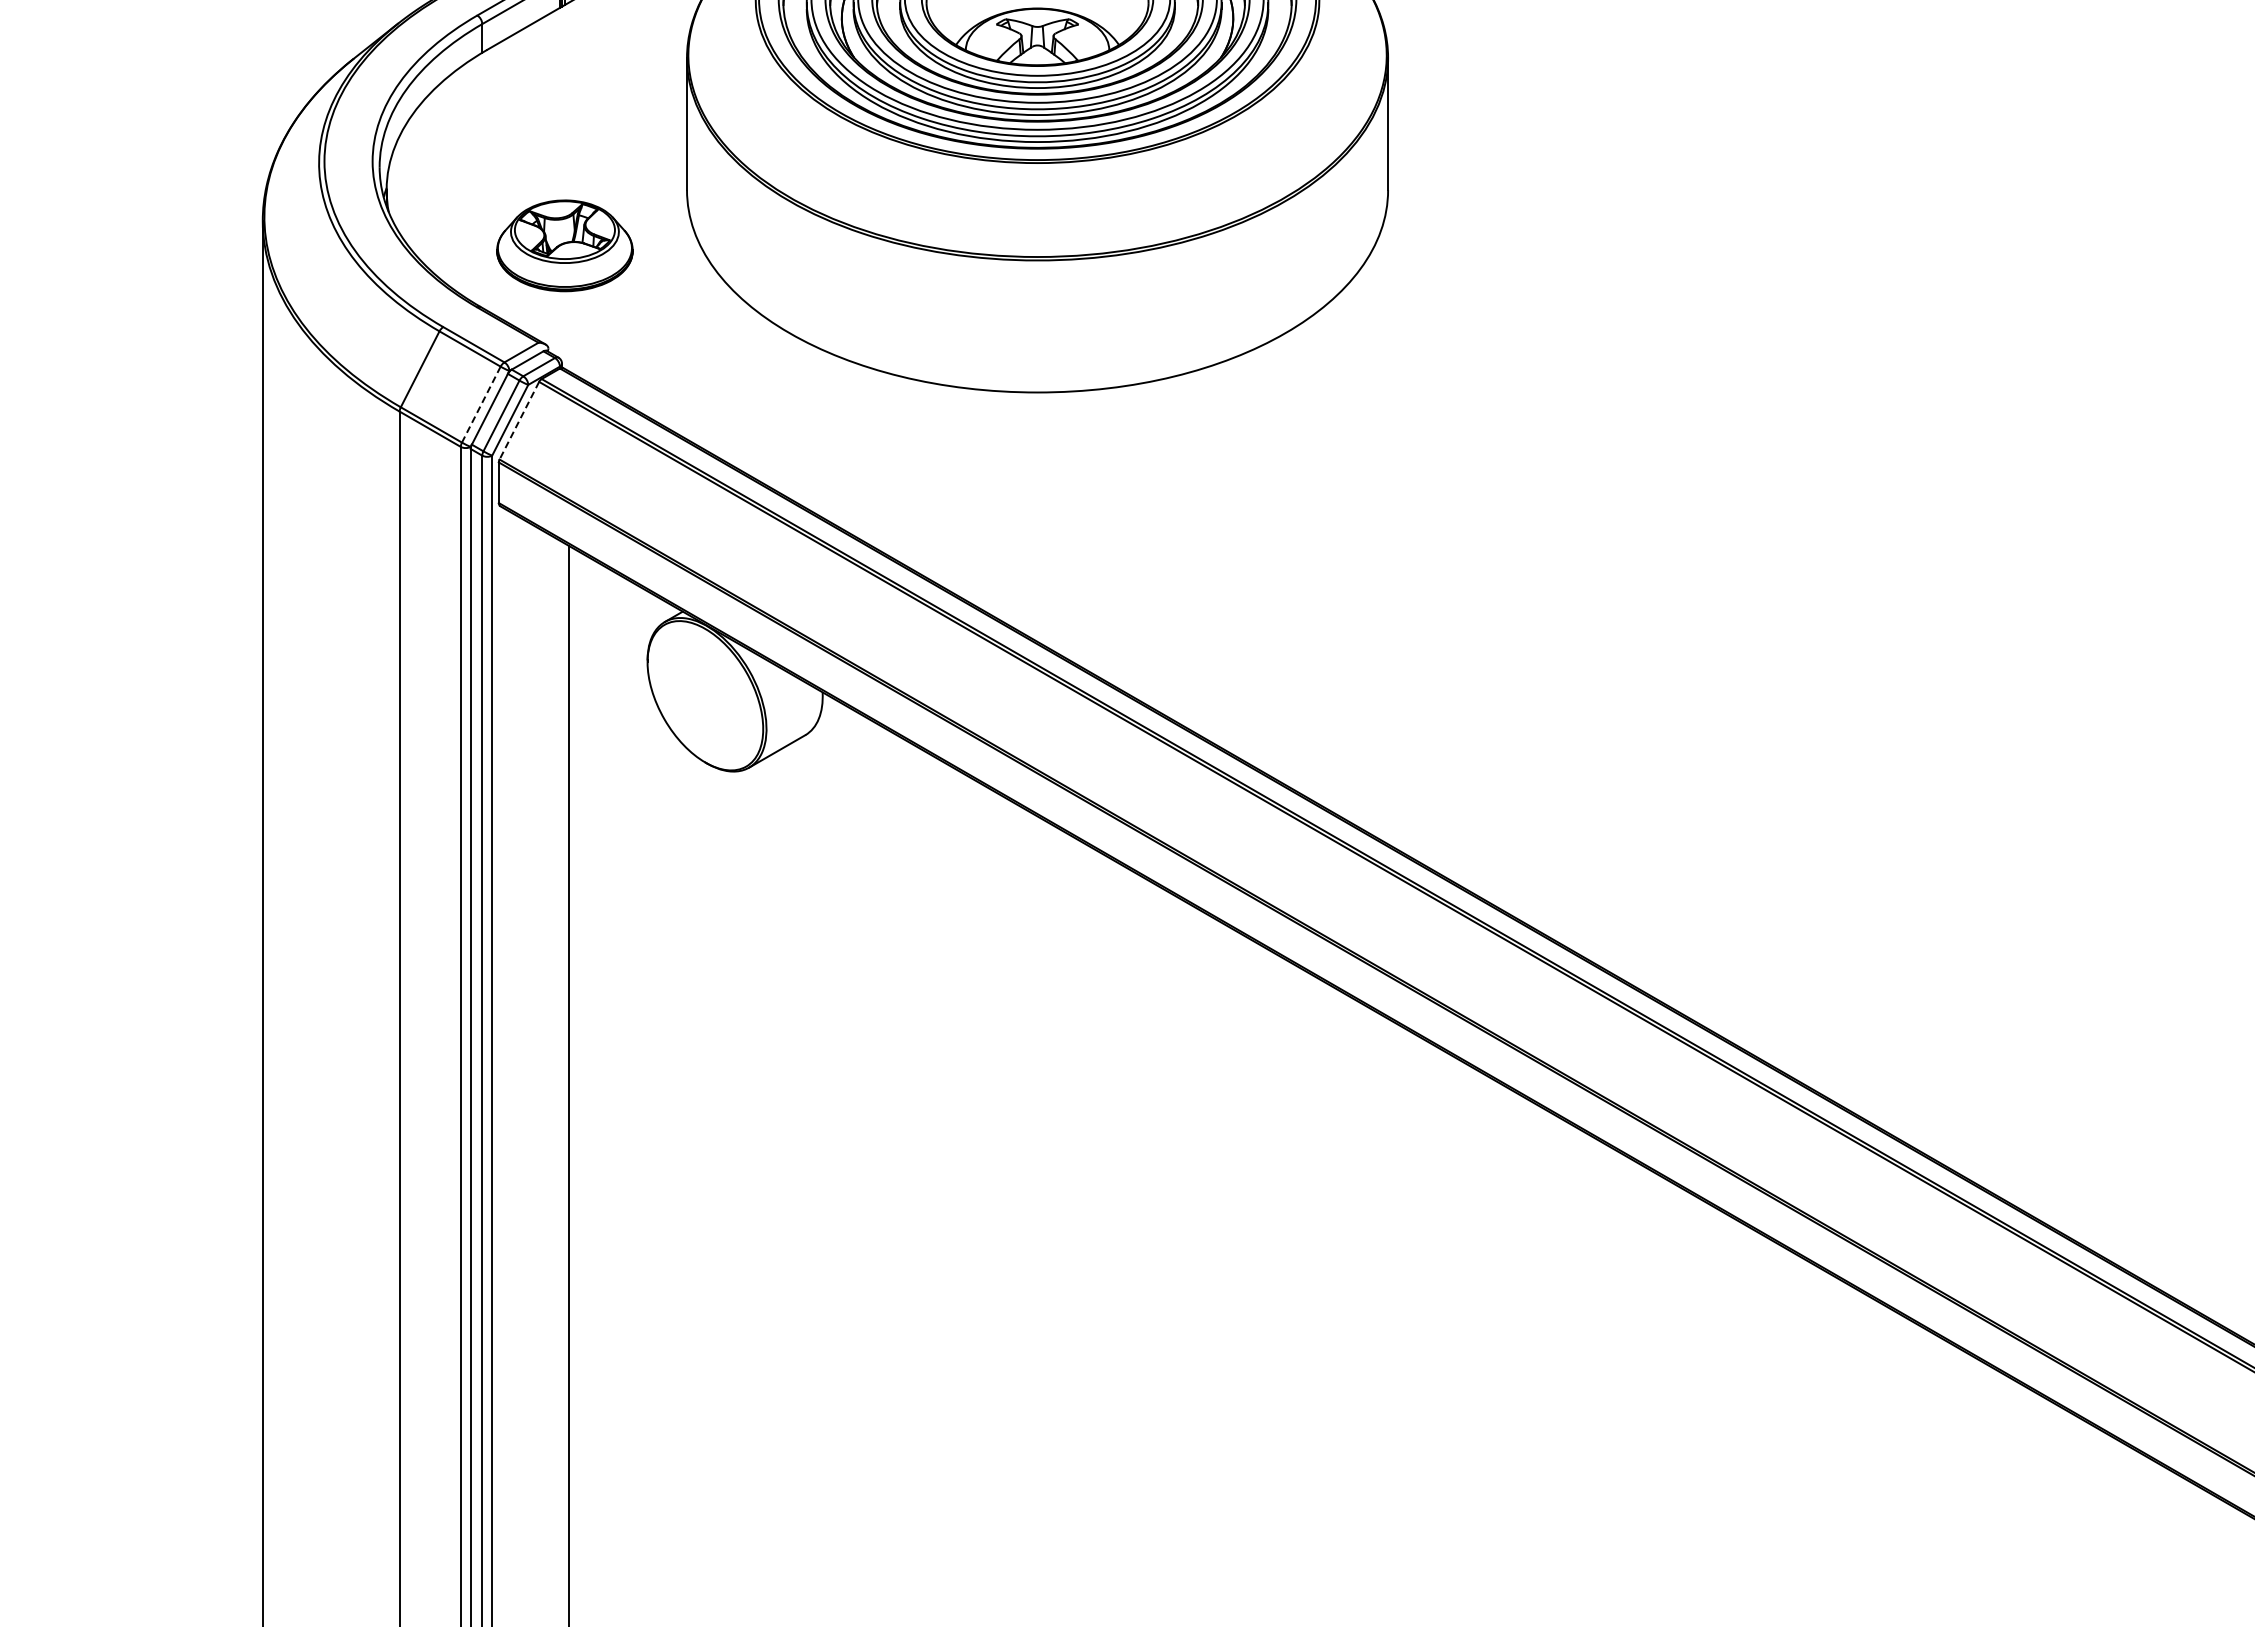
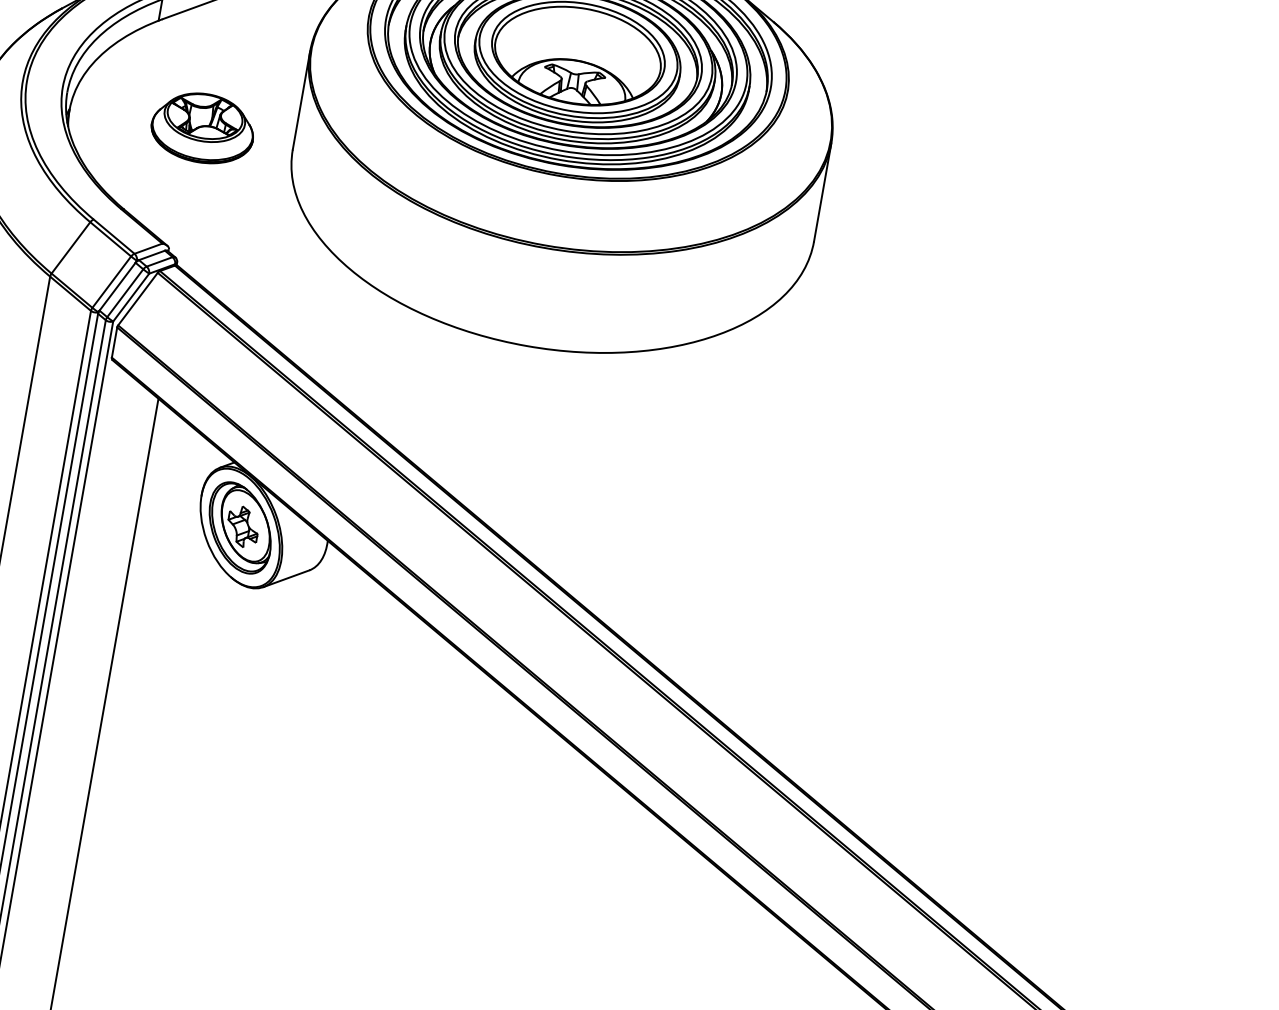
part: (564, 245) -> (202, 127), moved
line: (481, 404) -> (111, 282), dashed -> solid
line: (519, 420) -> (138, 298), dashed -> solid
part: (704, 695) -> (239, 527), added

